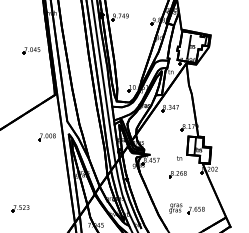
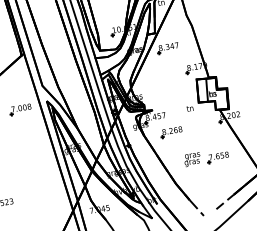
part: (177, 174) -> (170, 132), moved
part: (186, 208) -> (205, 157), moved

